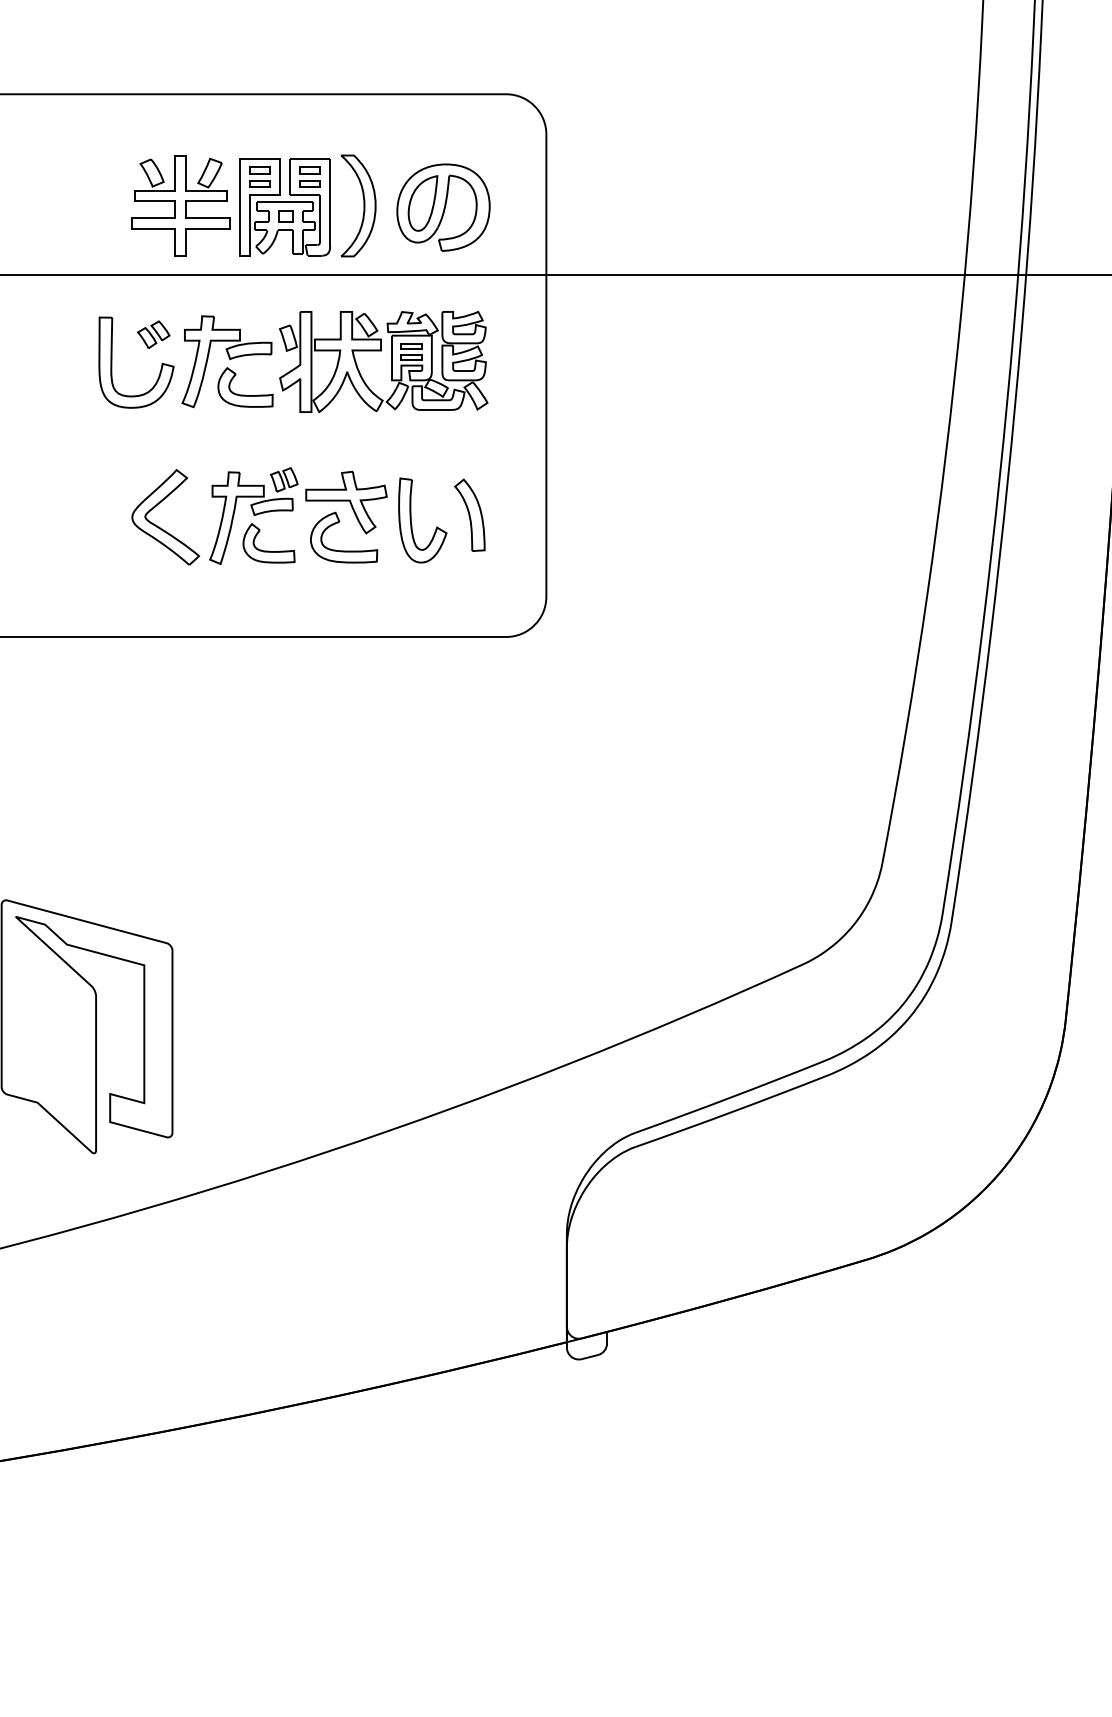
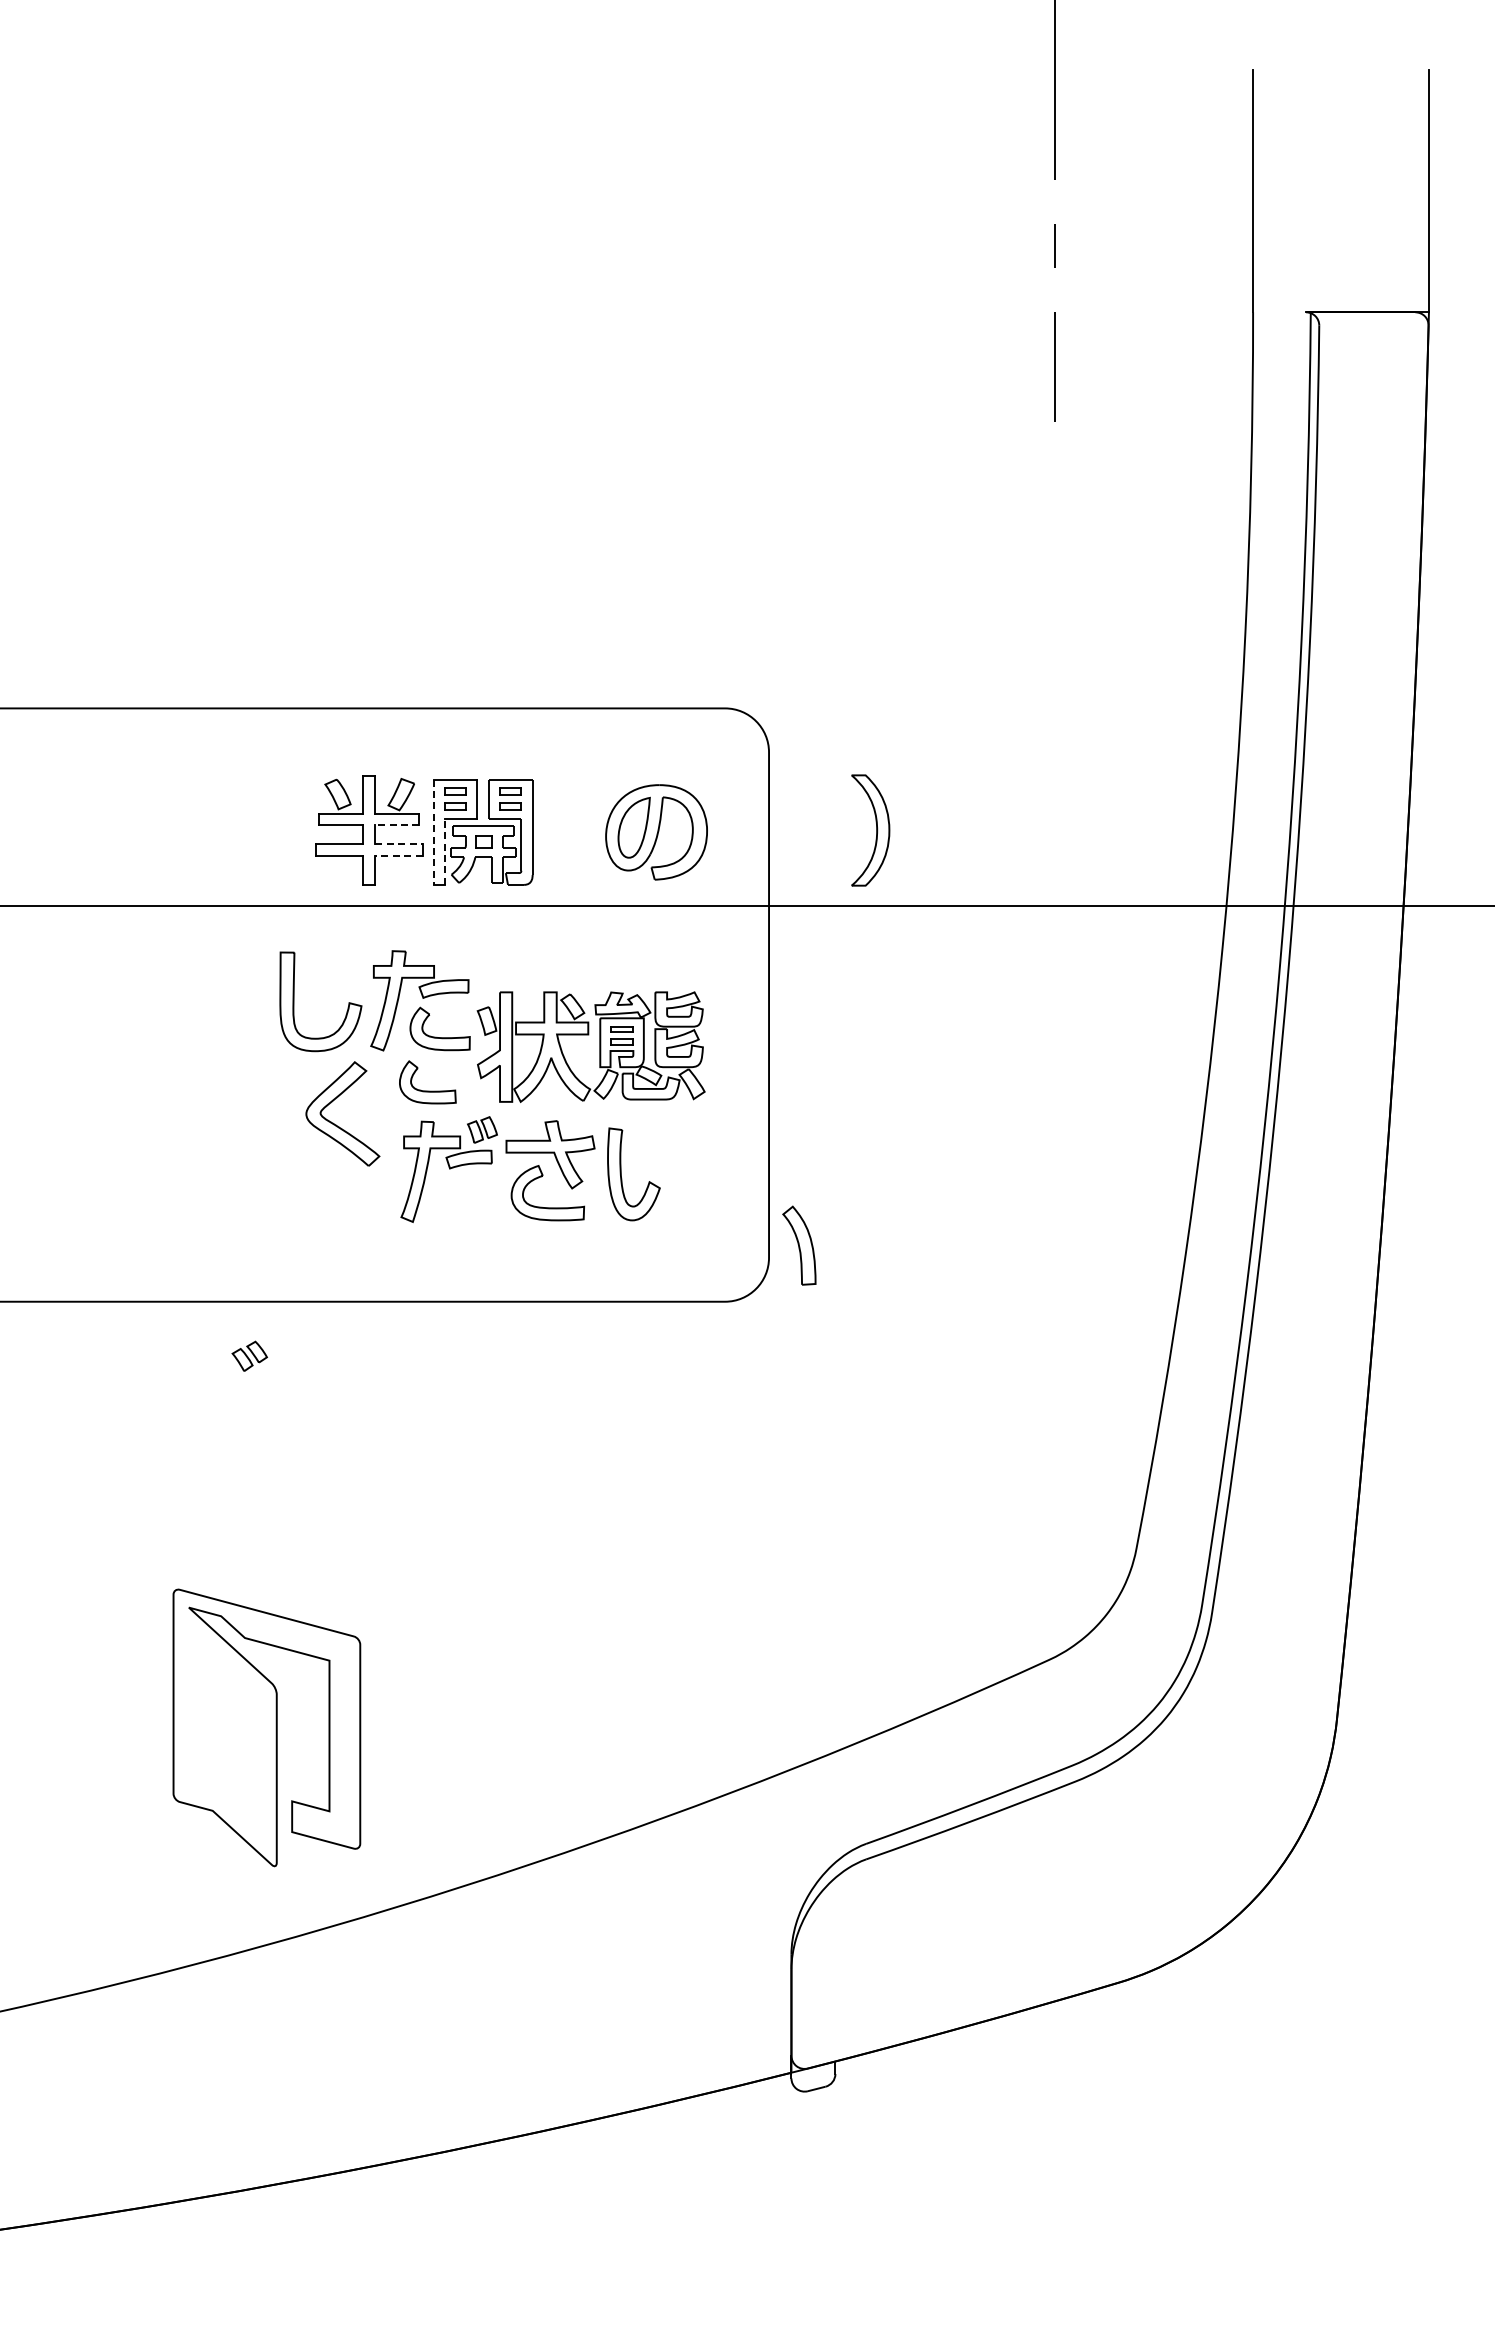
line: (205, 201) -> (396, 825), solid -> dashed
part: (358, 205) -> (870, 830), moved
line: (240, 207) -> (434, 832), solid -> dashed
line: (208, 217) -> (399, 843), solid -> dashed
line: (250, 225) -> (445, 851), solid -> dashed
line: (208, 228) -> (399, 855), solid -> dashed
part: (153, 334) -> (249, 1355), moved
part: (391, 361) -> (599, 1046), moved
part: (469, 515) -> (799, 1245), moved
part: (159, 527) -> (336, 1124), moved
part: (268, 550) -> (427, 1090), moved

